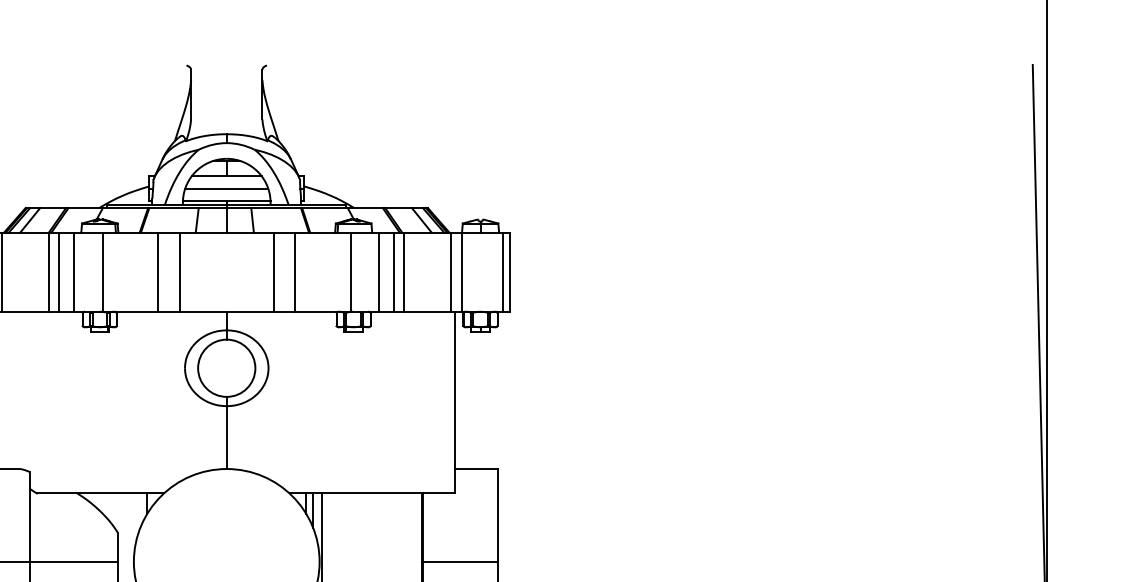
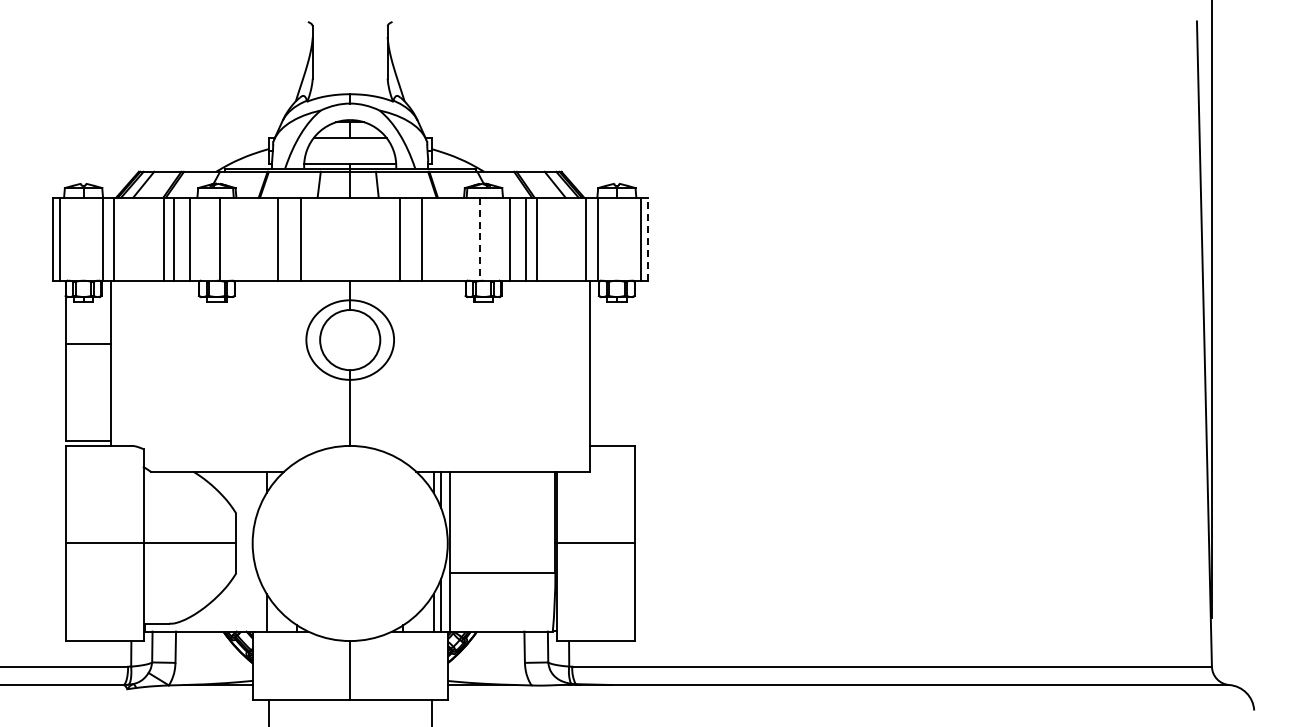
line: (226, 188) -> (349, 151), removed
line: (509, 271) -> (647, 238), solid -> dashed
line: (350, 272) -> (480, 239), solid -> dashed

